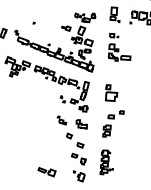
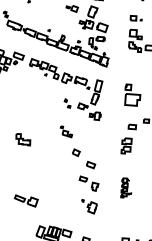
part: (81, 124) -> (22, 139), moved
part: (106, 162) -> (125, 188), size x0.6
part: (46, 172) -> (25, 201), moved

